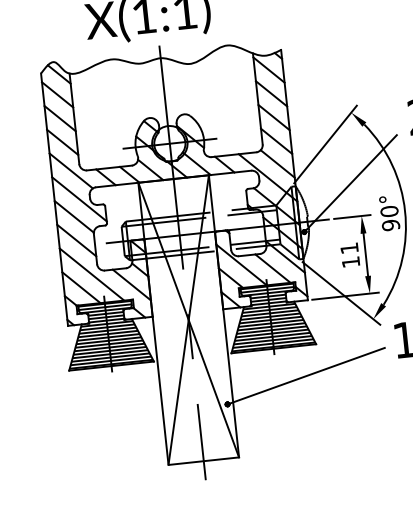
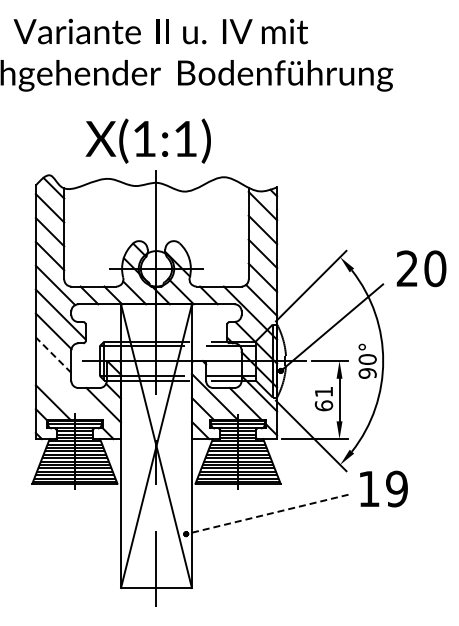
line: (76, 239) -> (53, 354), solid -> dashed
text: (350, 261) -> (323, 405), 11 -> 61
line: (91, 274) -> (64, 390), removed
line: (306, 376) -> (267, 514), solid -> dashed

